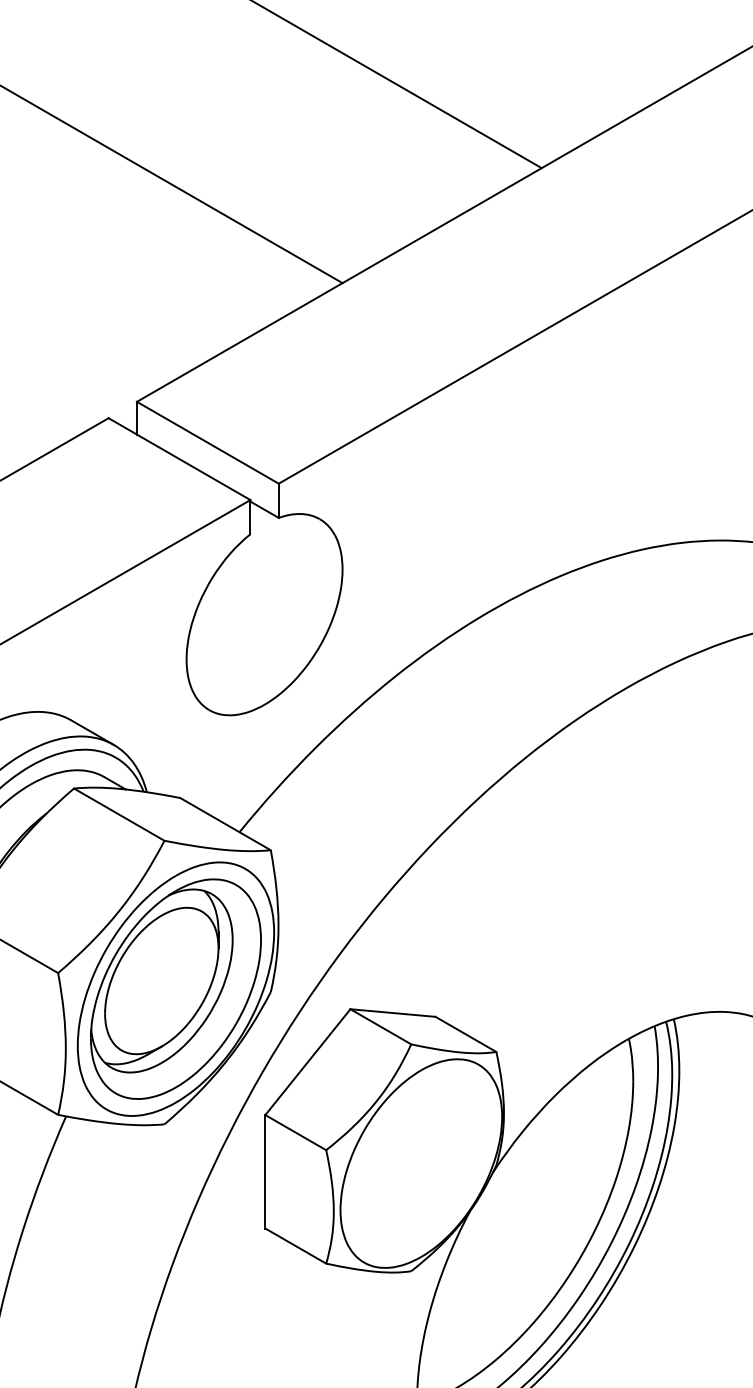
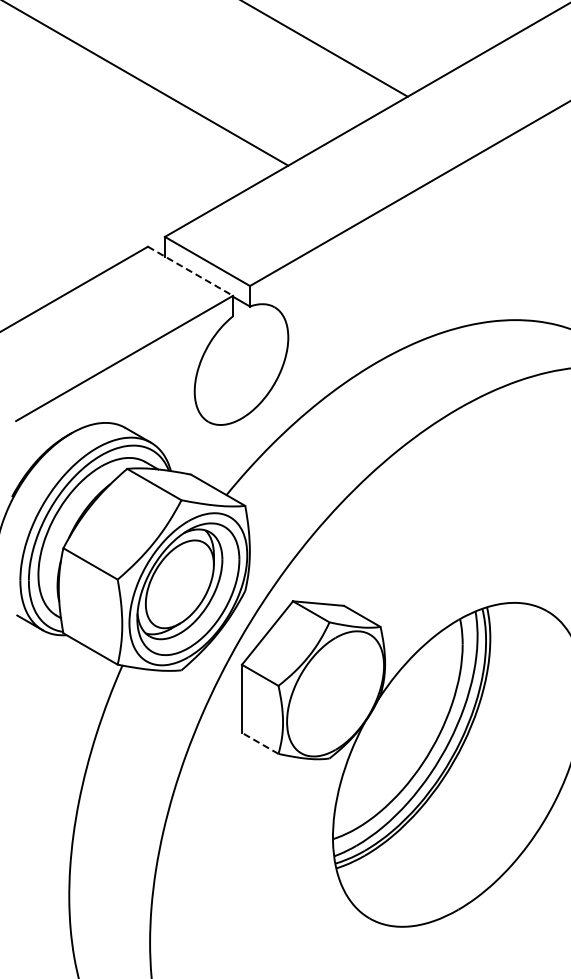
line: (179, 459) -> (190, 271), solid -> dashed
line: (294, 1246) -> (259, 743), solid -> dashed

